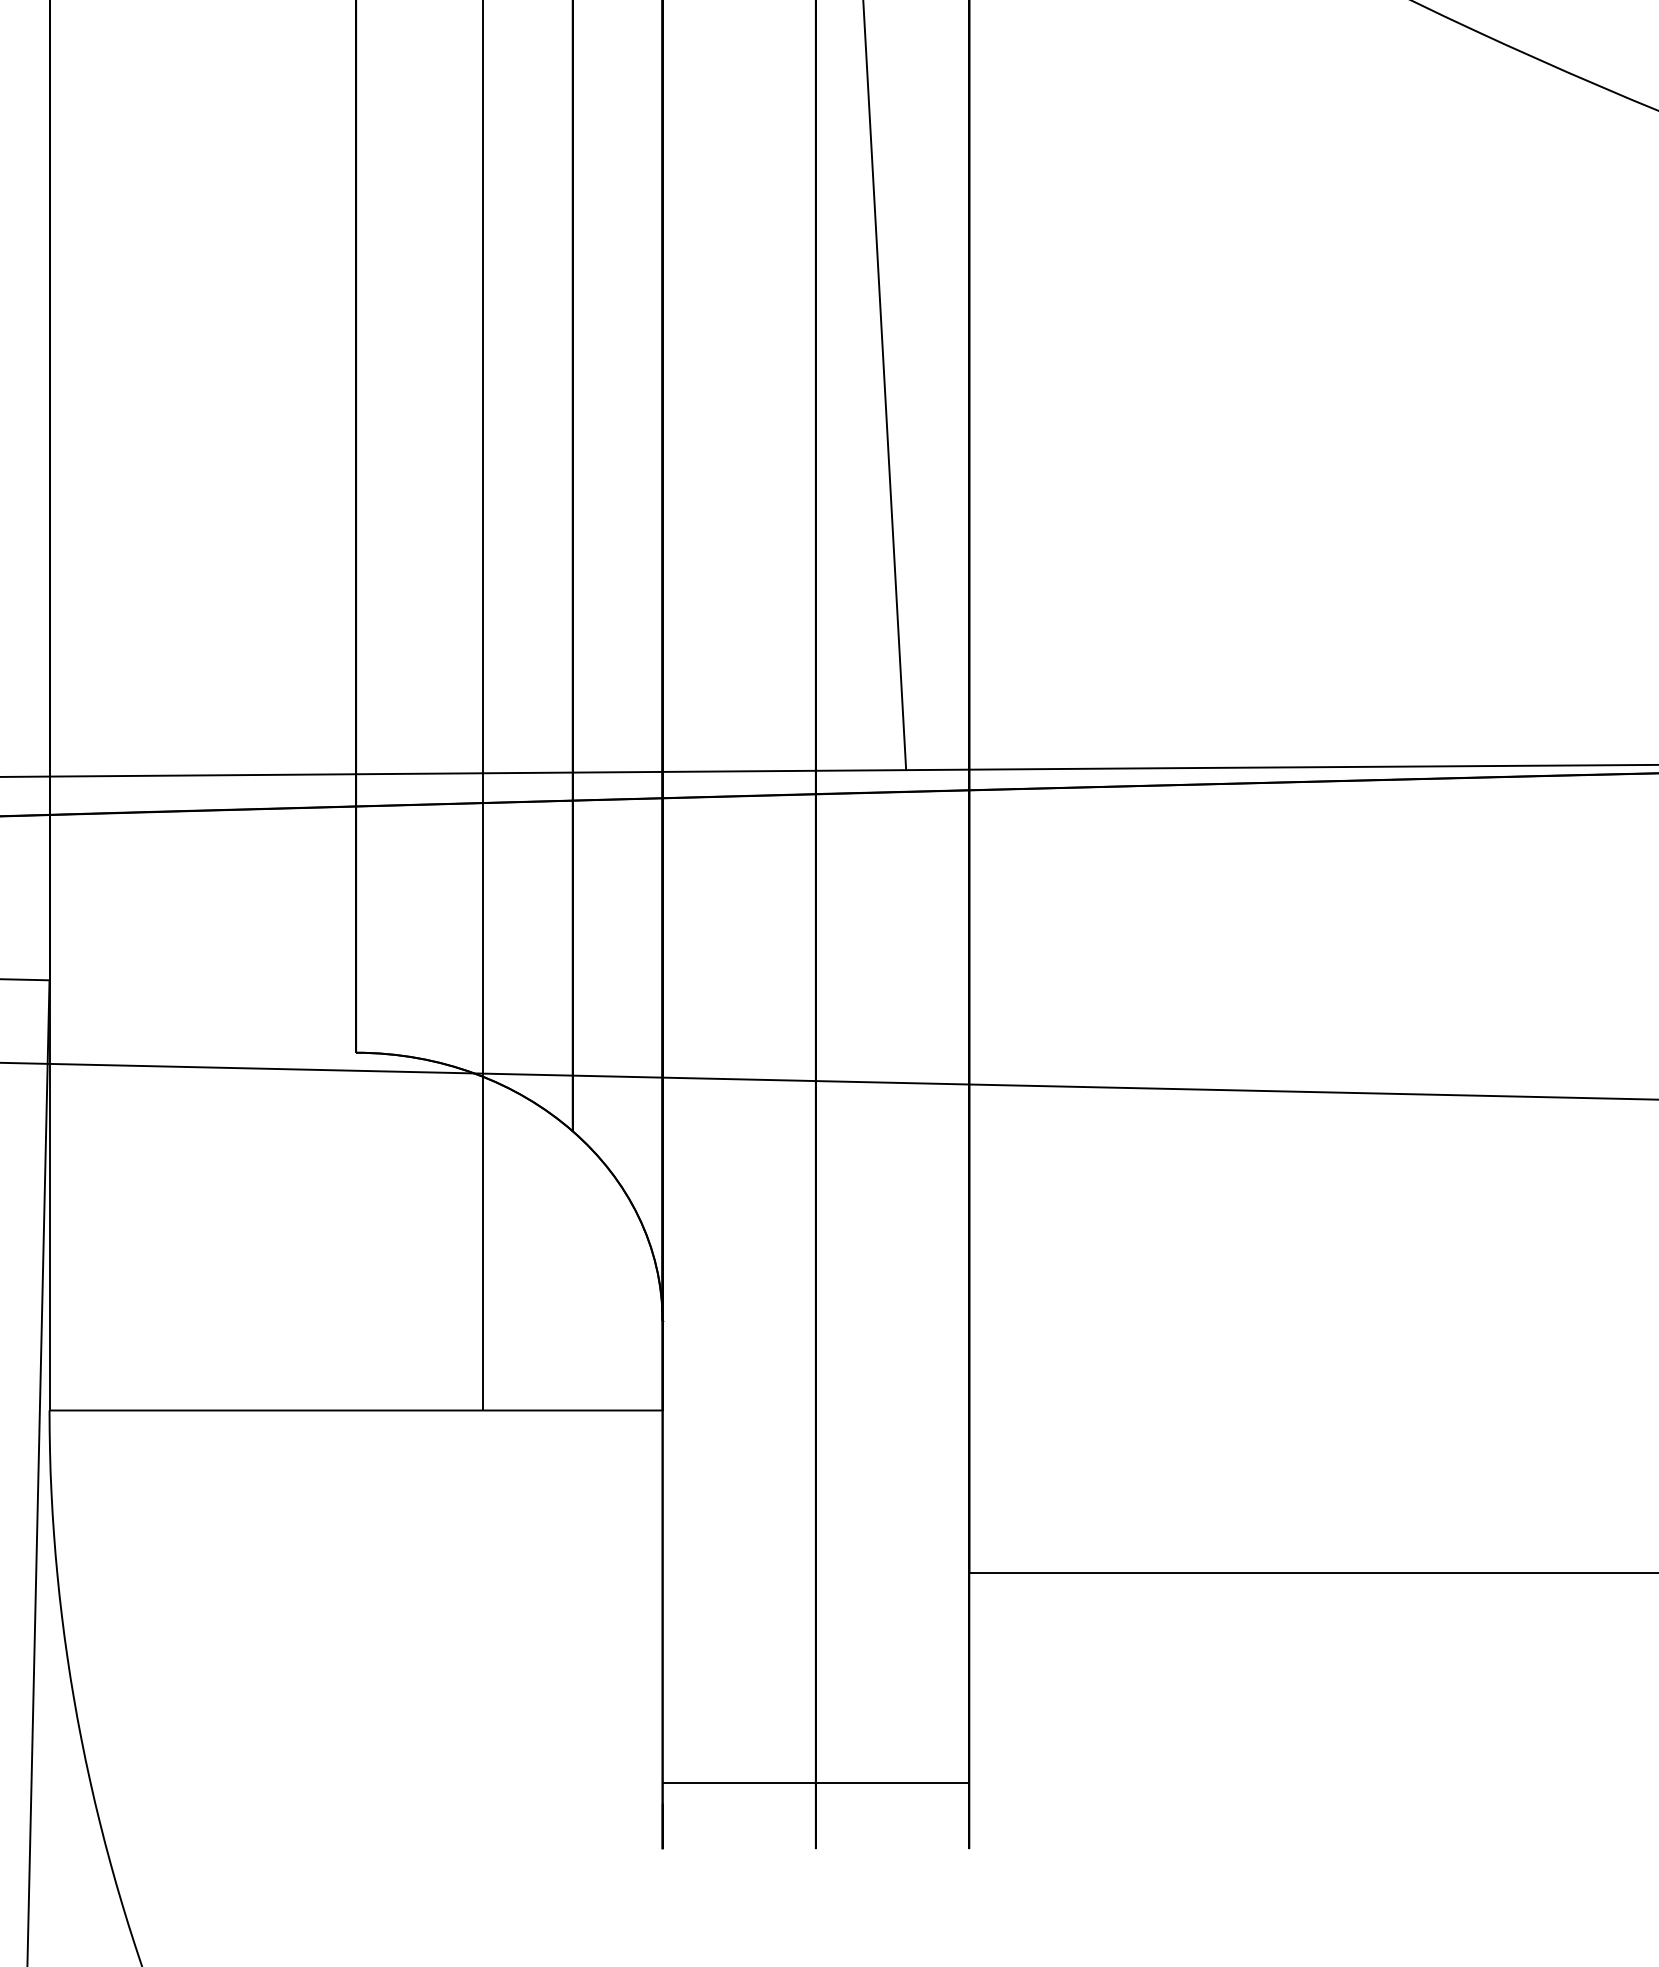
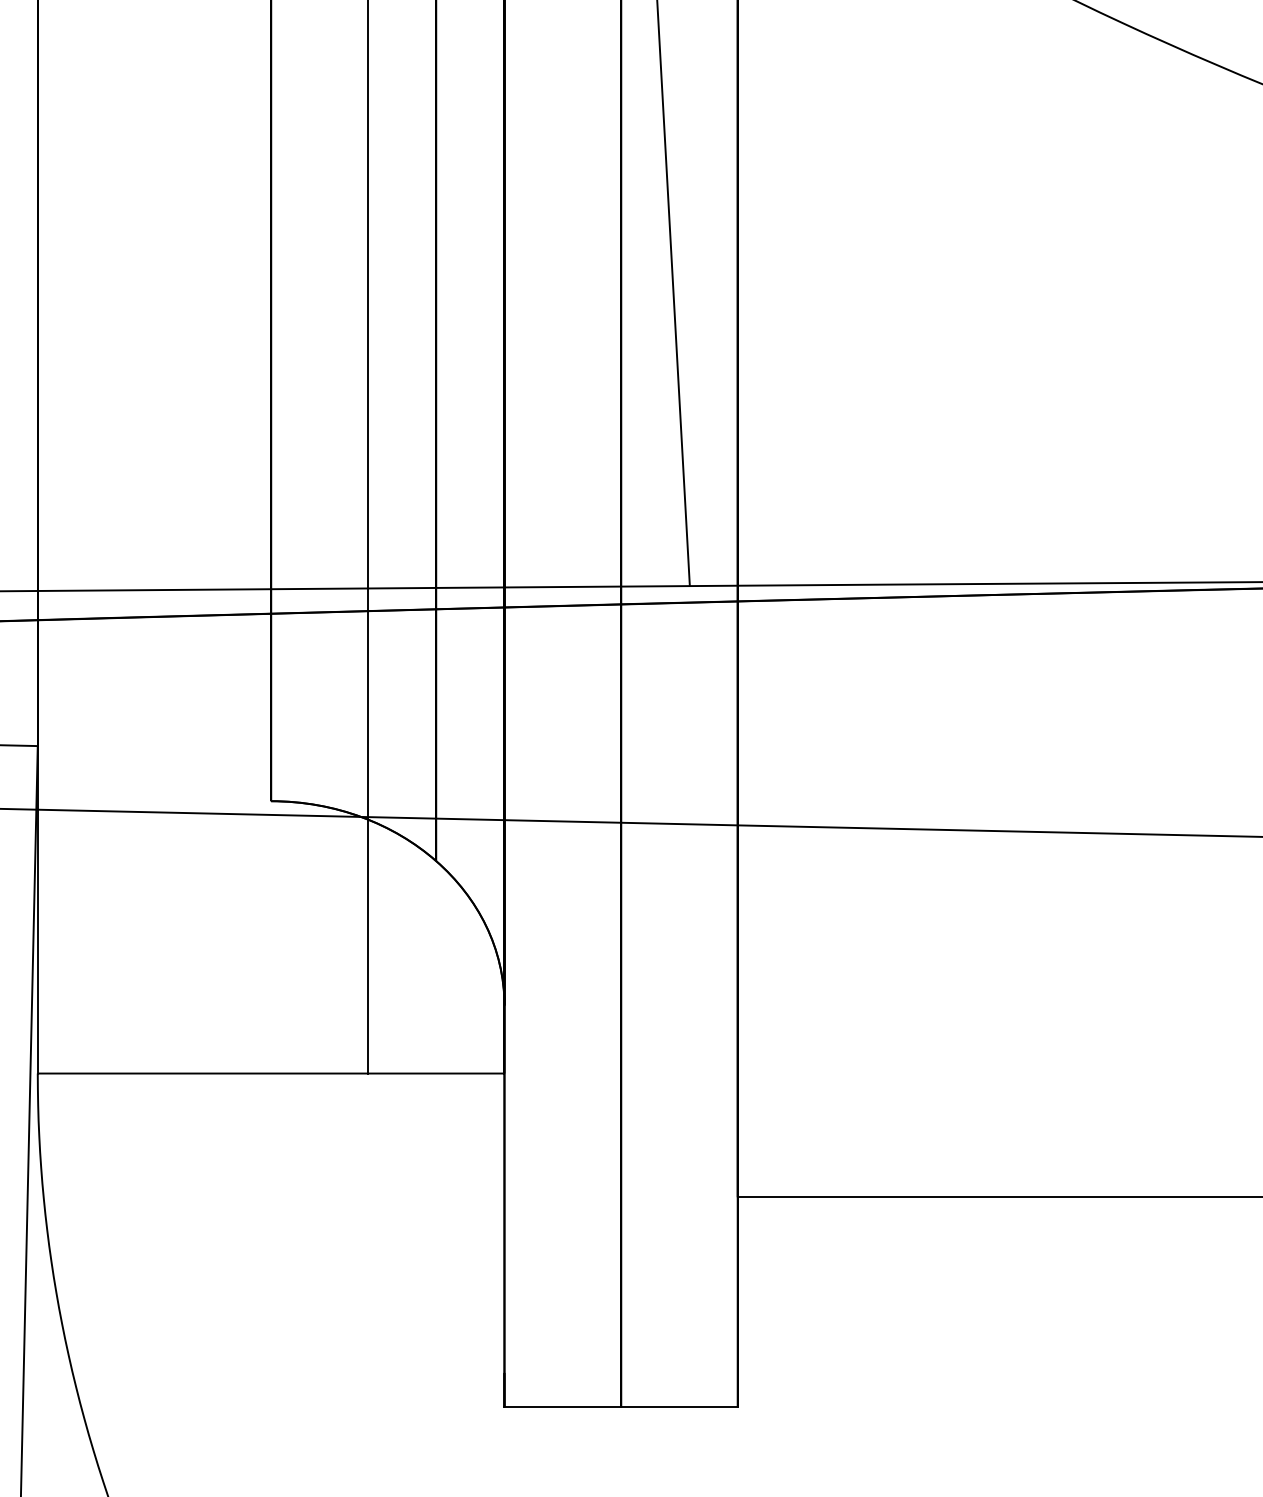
line: (815, 1783) -> (620, 1407), moved

